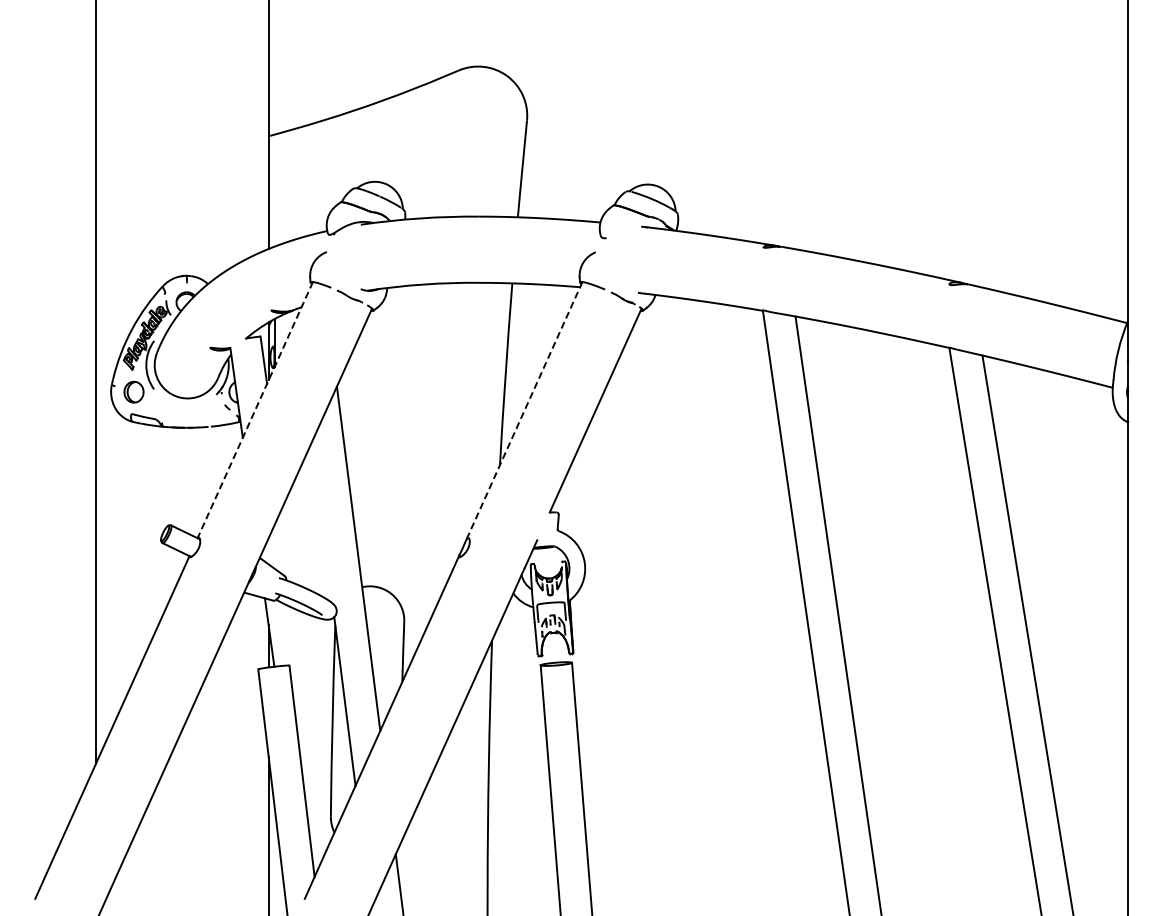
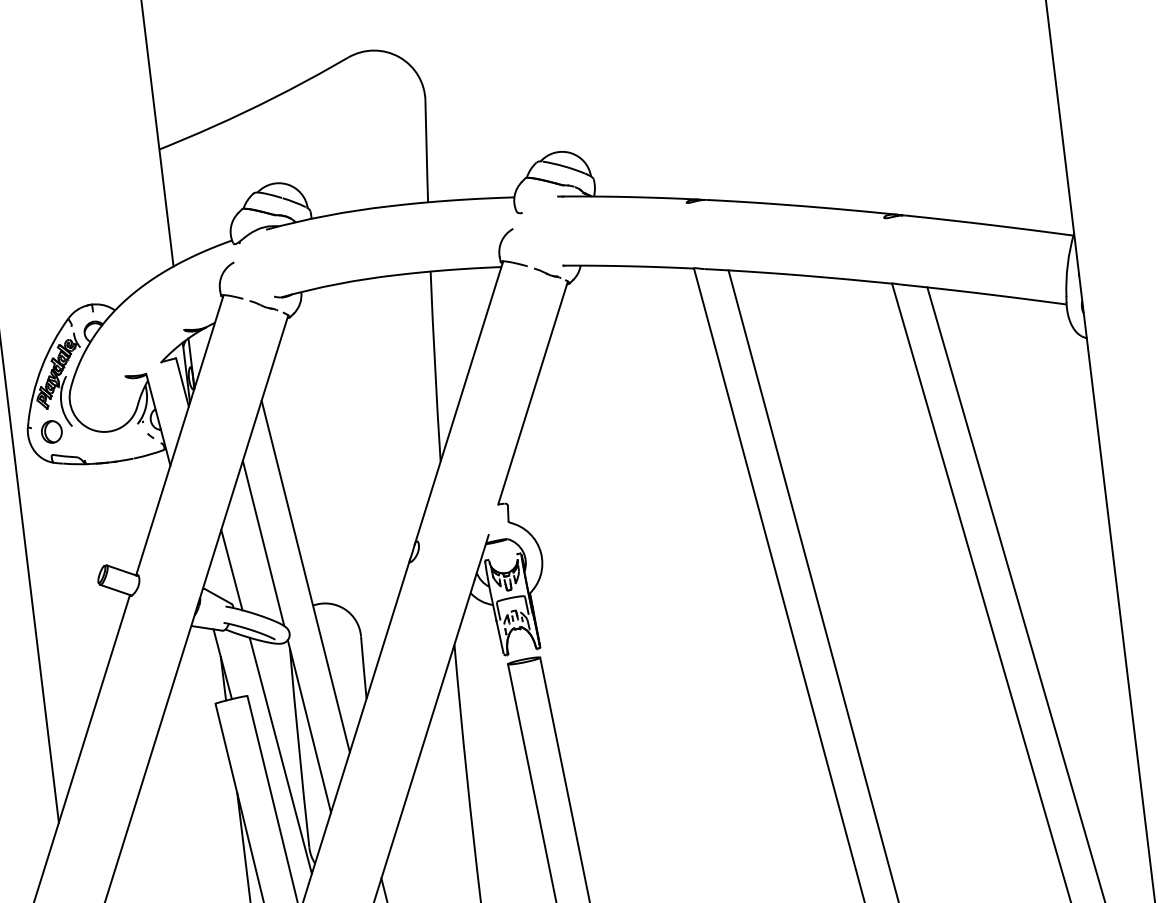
line: (255, 410) -> (180, 435), dashed -> solid
line: (523, 412) -> (458, 404), dashed -> solid
line: (322, 522) -> (263, 543), added
line: (288, 543) -> (231, 569), added
line: (314, 725) -> (280, 755), added

